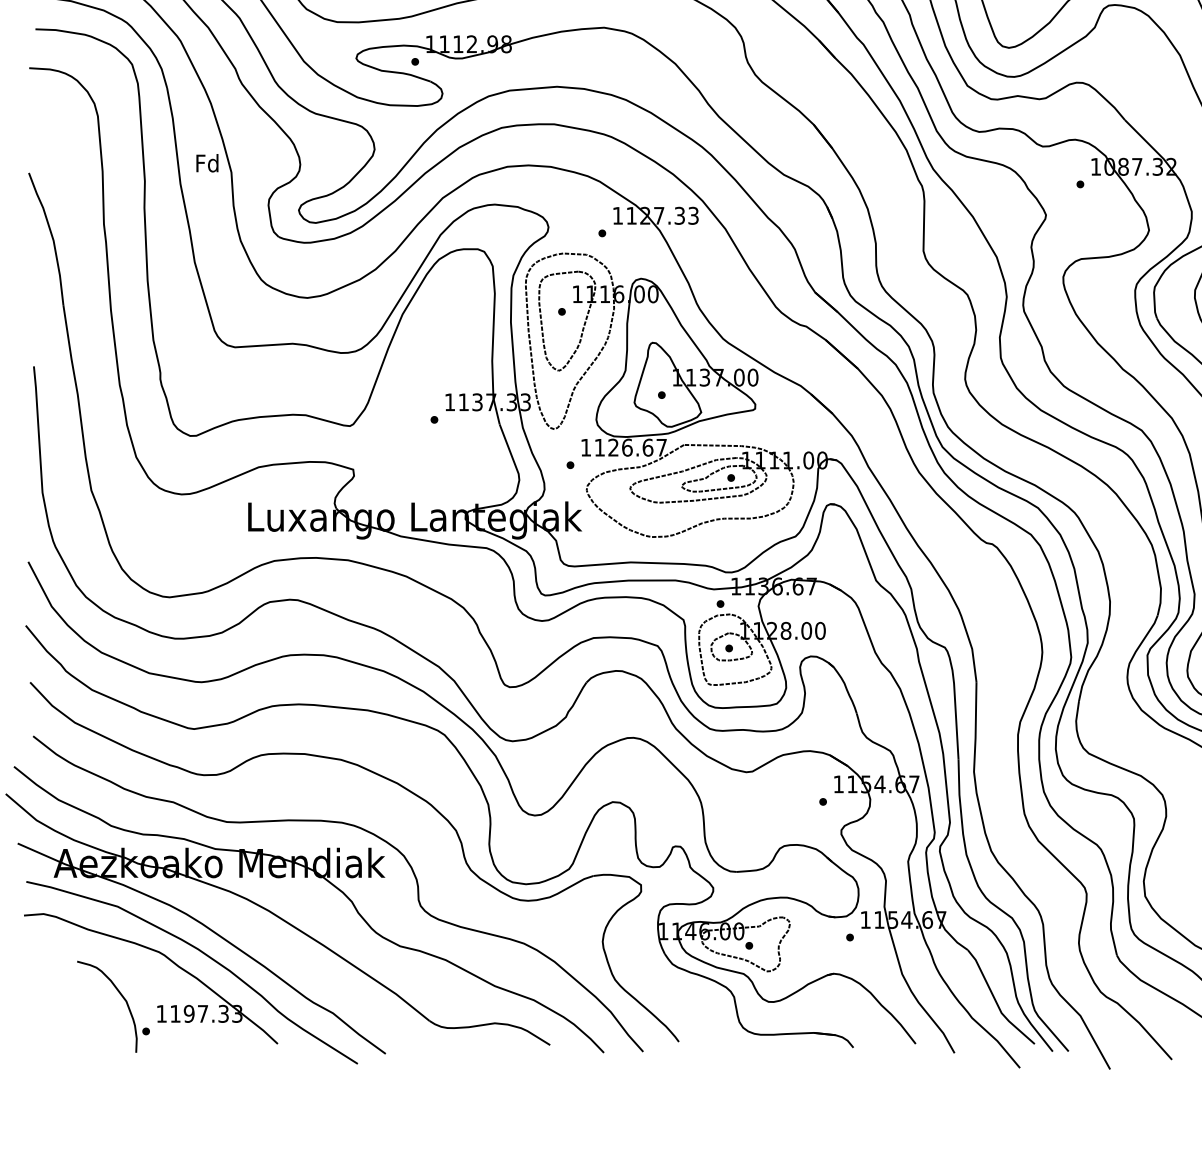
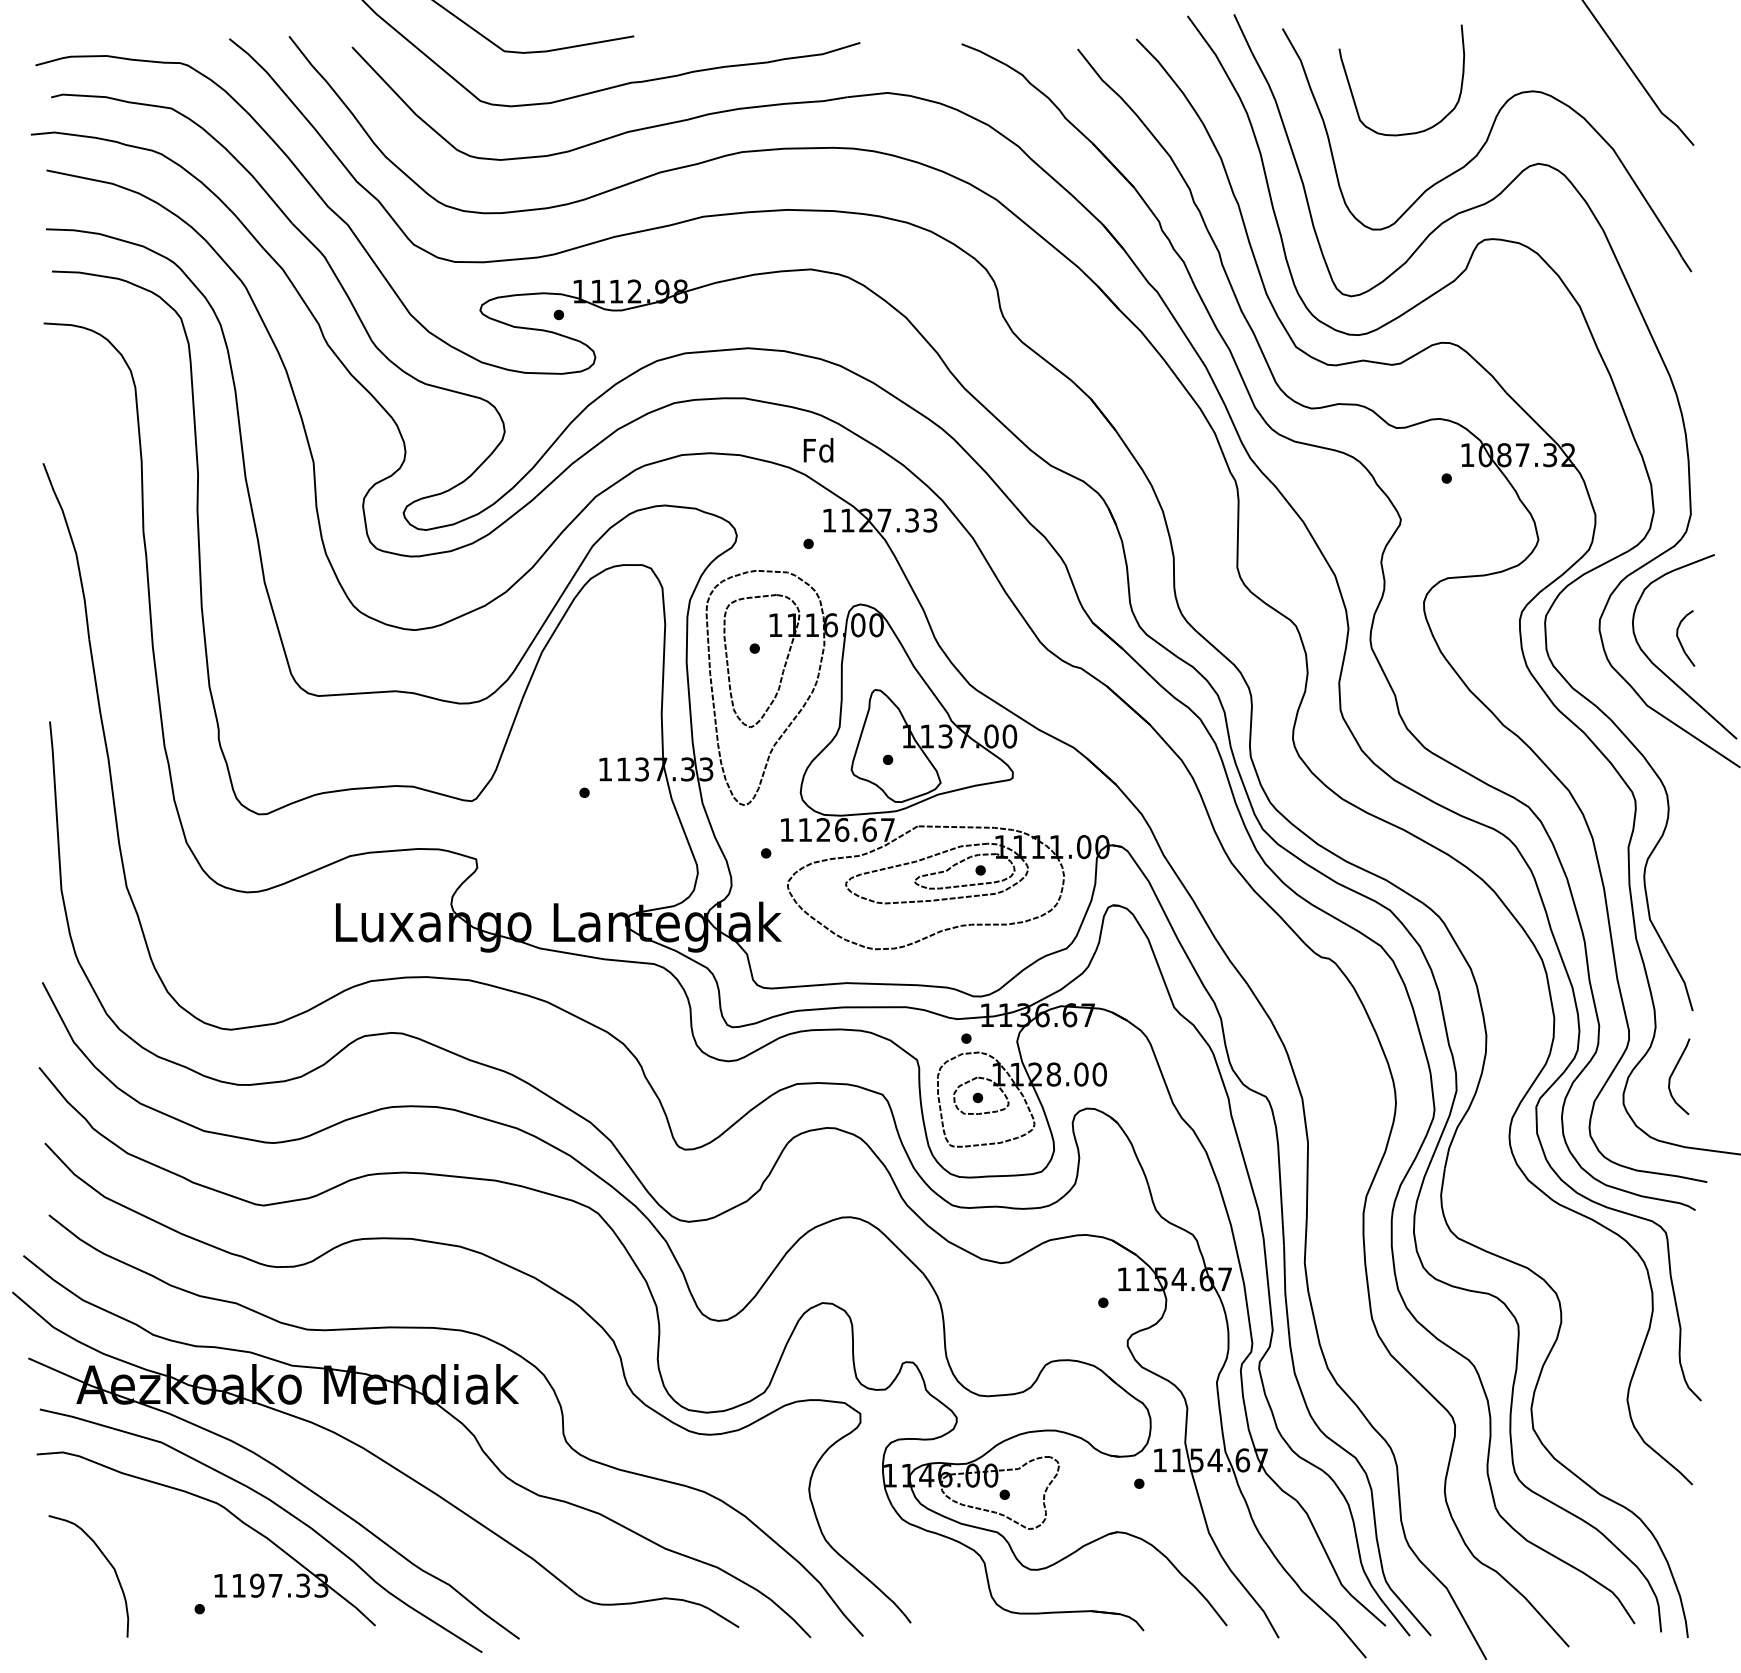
text: (207, 163) -> (818, 450), moved
curve: (120, 994) -> (106, 1560), moved

